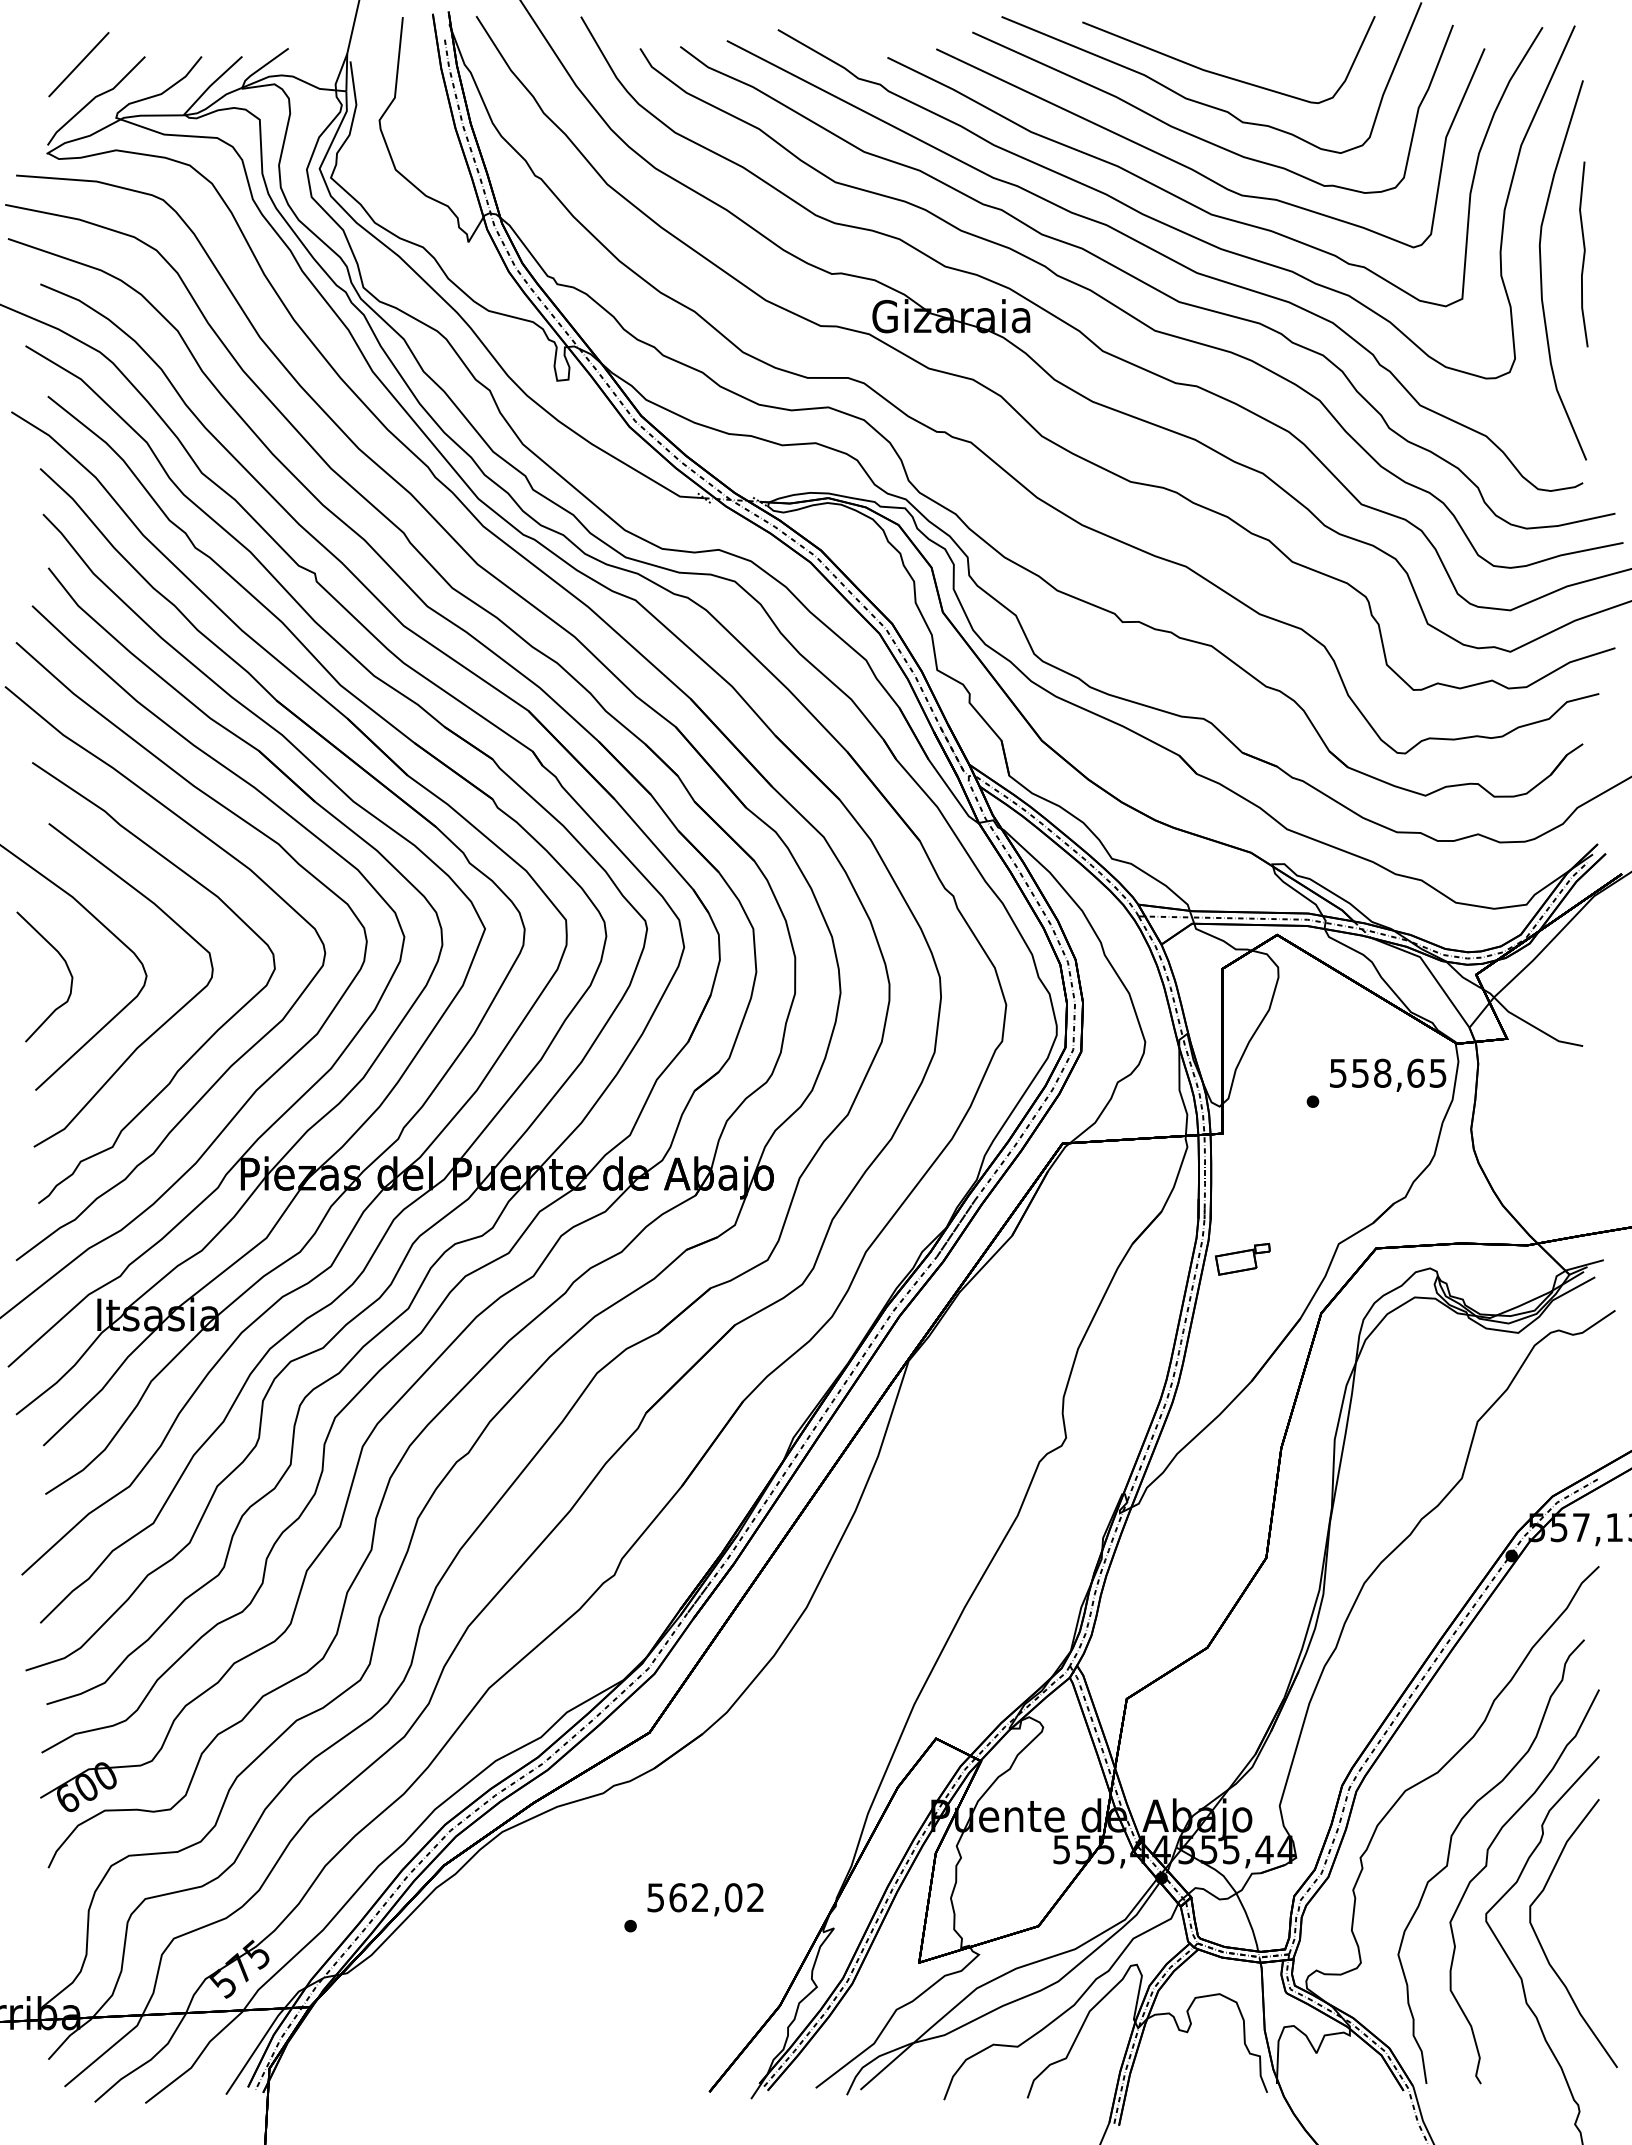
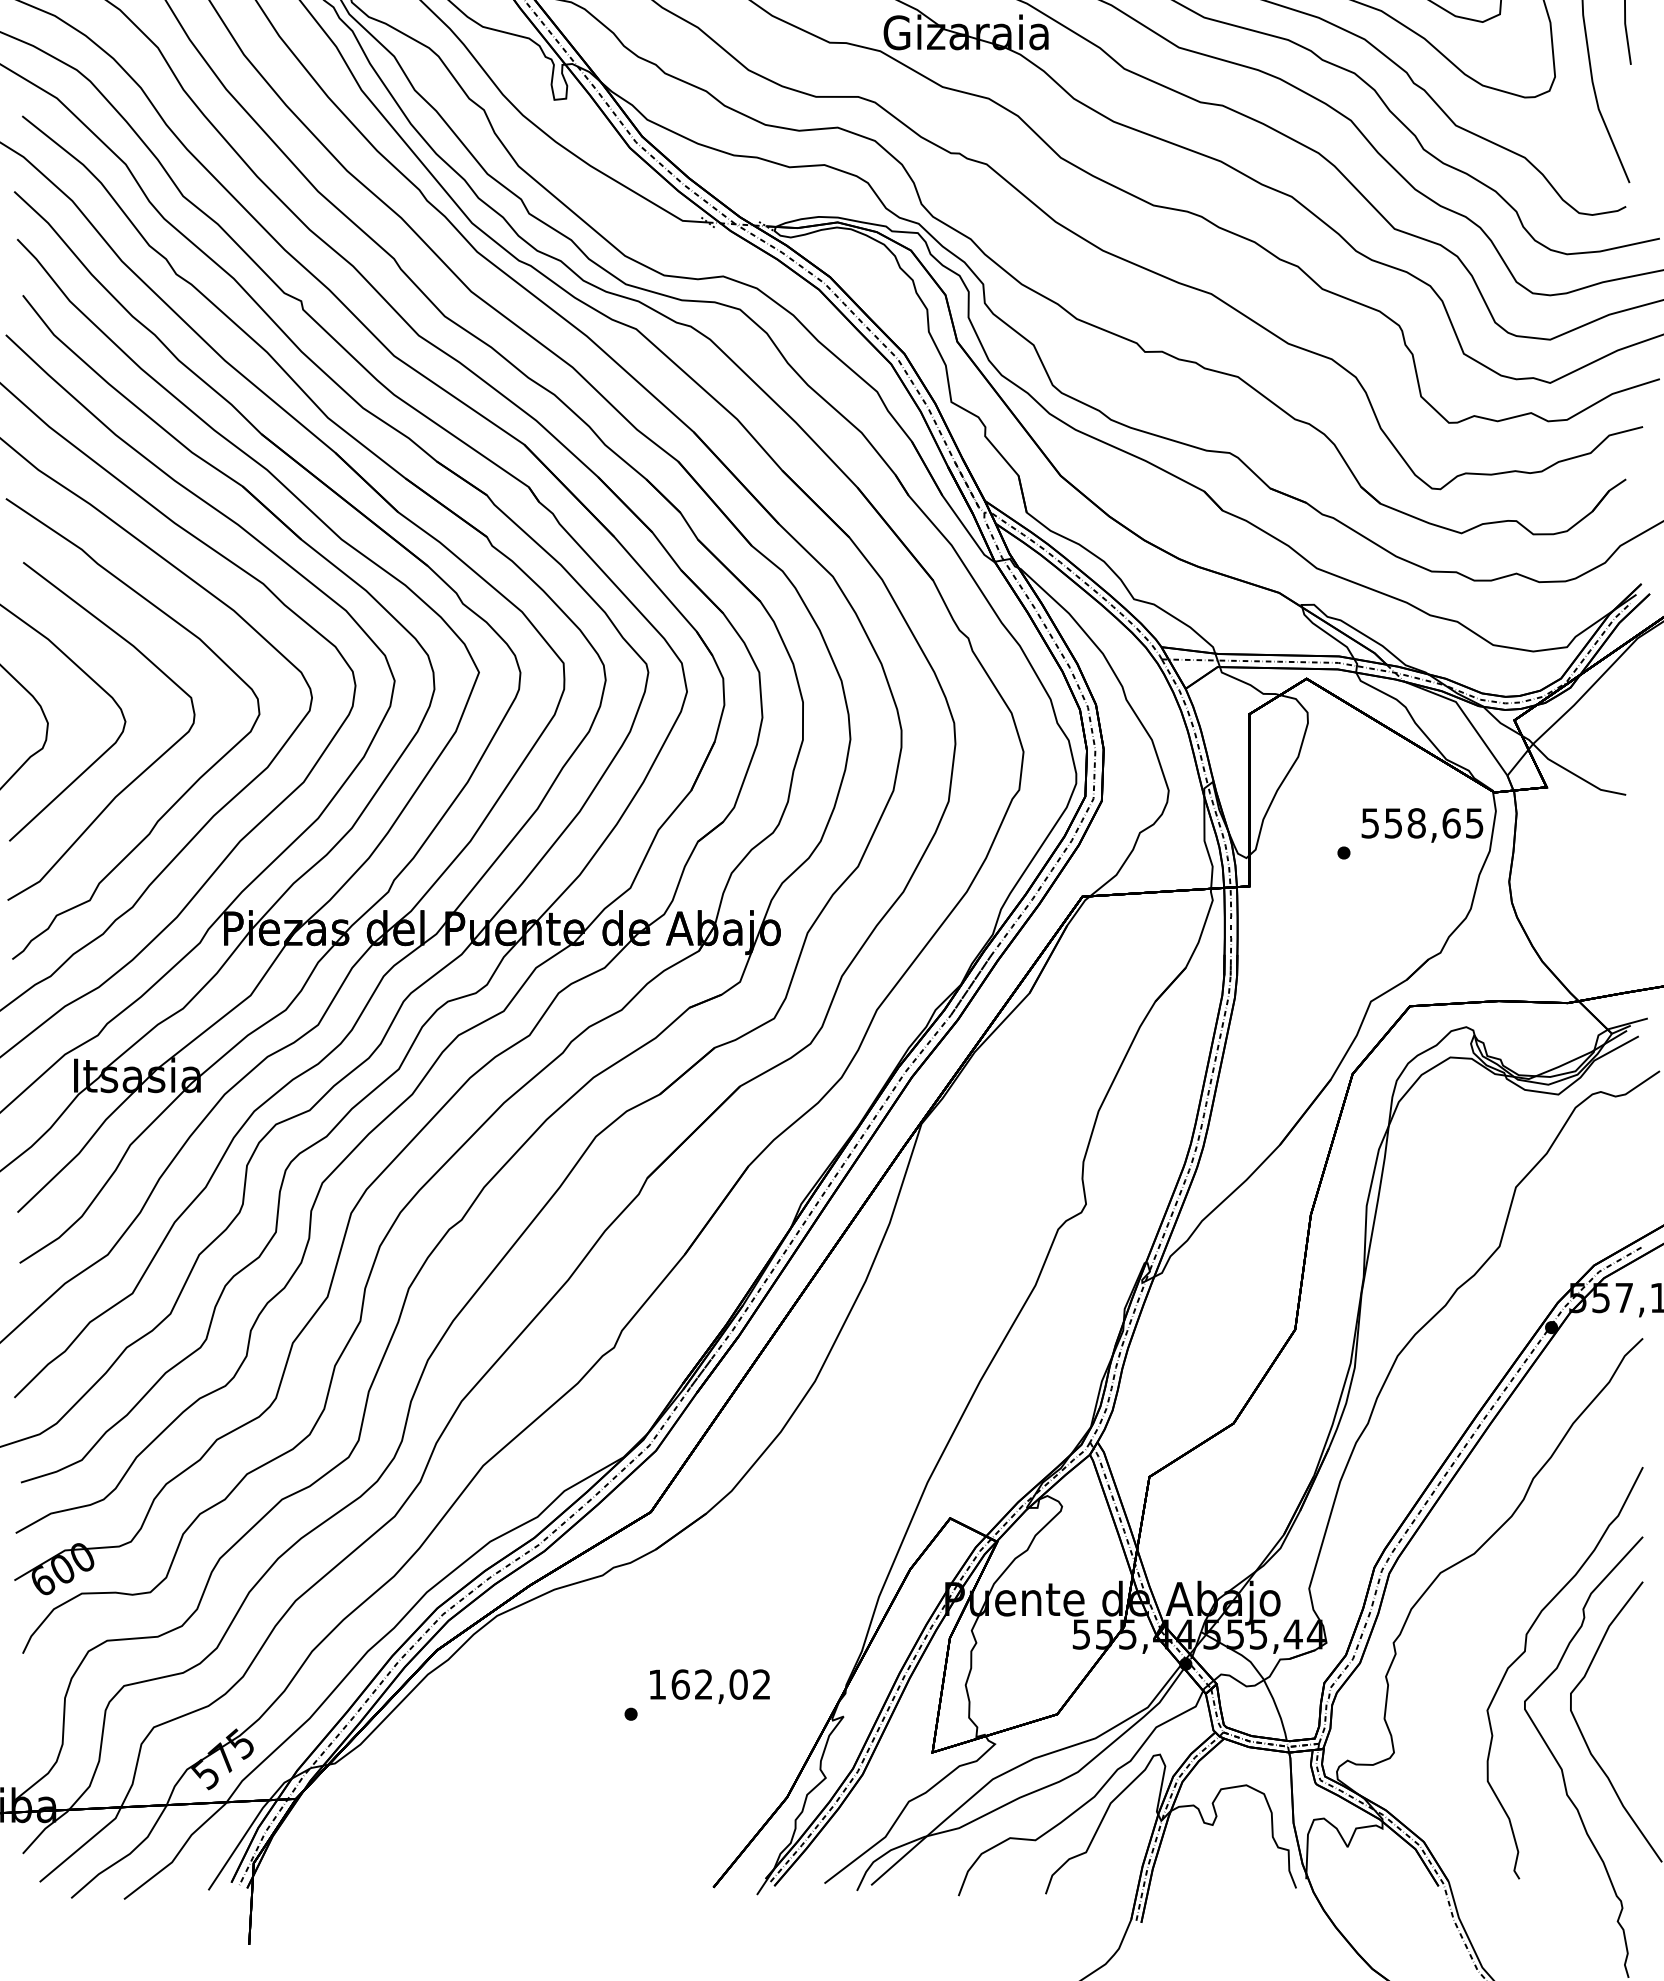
part: (1242, 1258) -> (1270, 1016), removed
curve: (1449, 1857) -> (1486, 1642), removed
text: (655, 1897) -> (657, 1684), 562,02 -> 162,02

